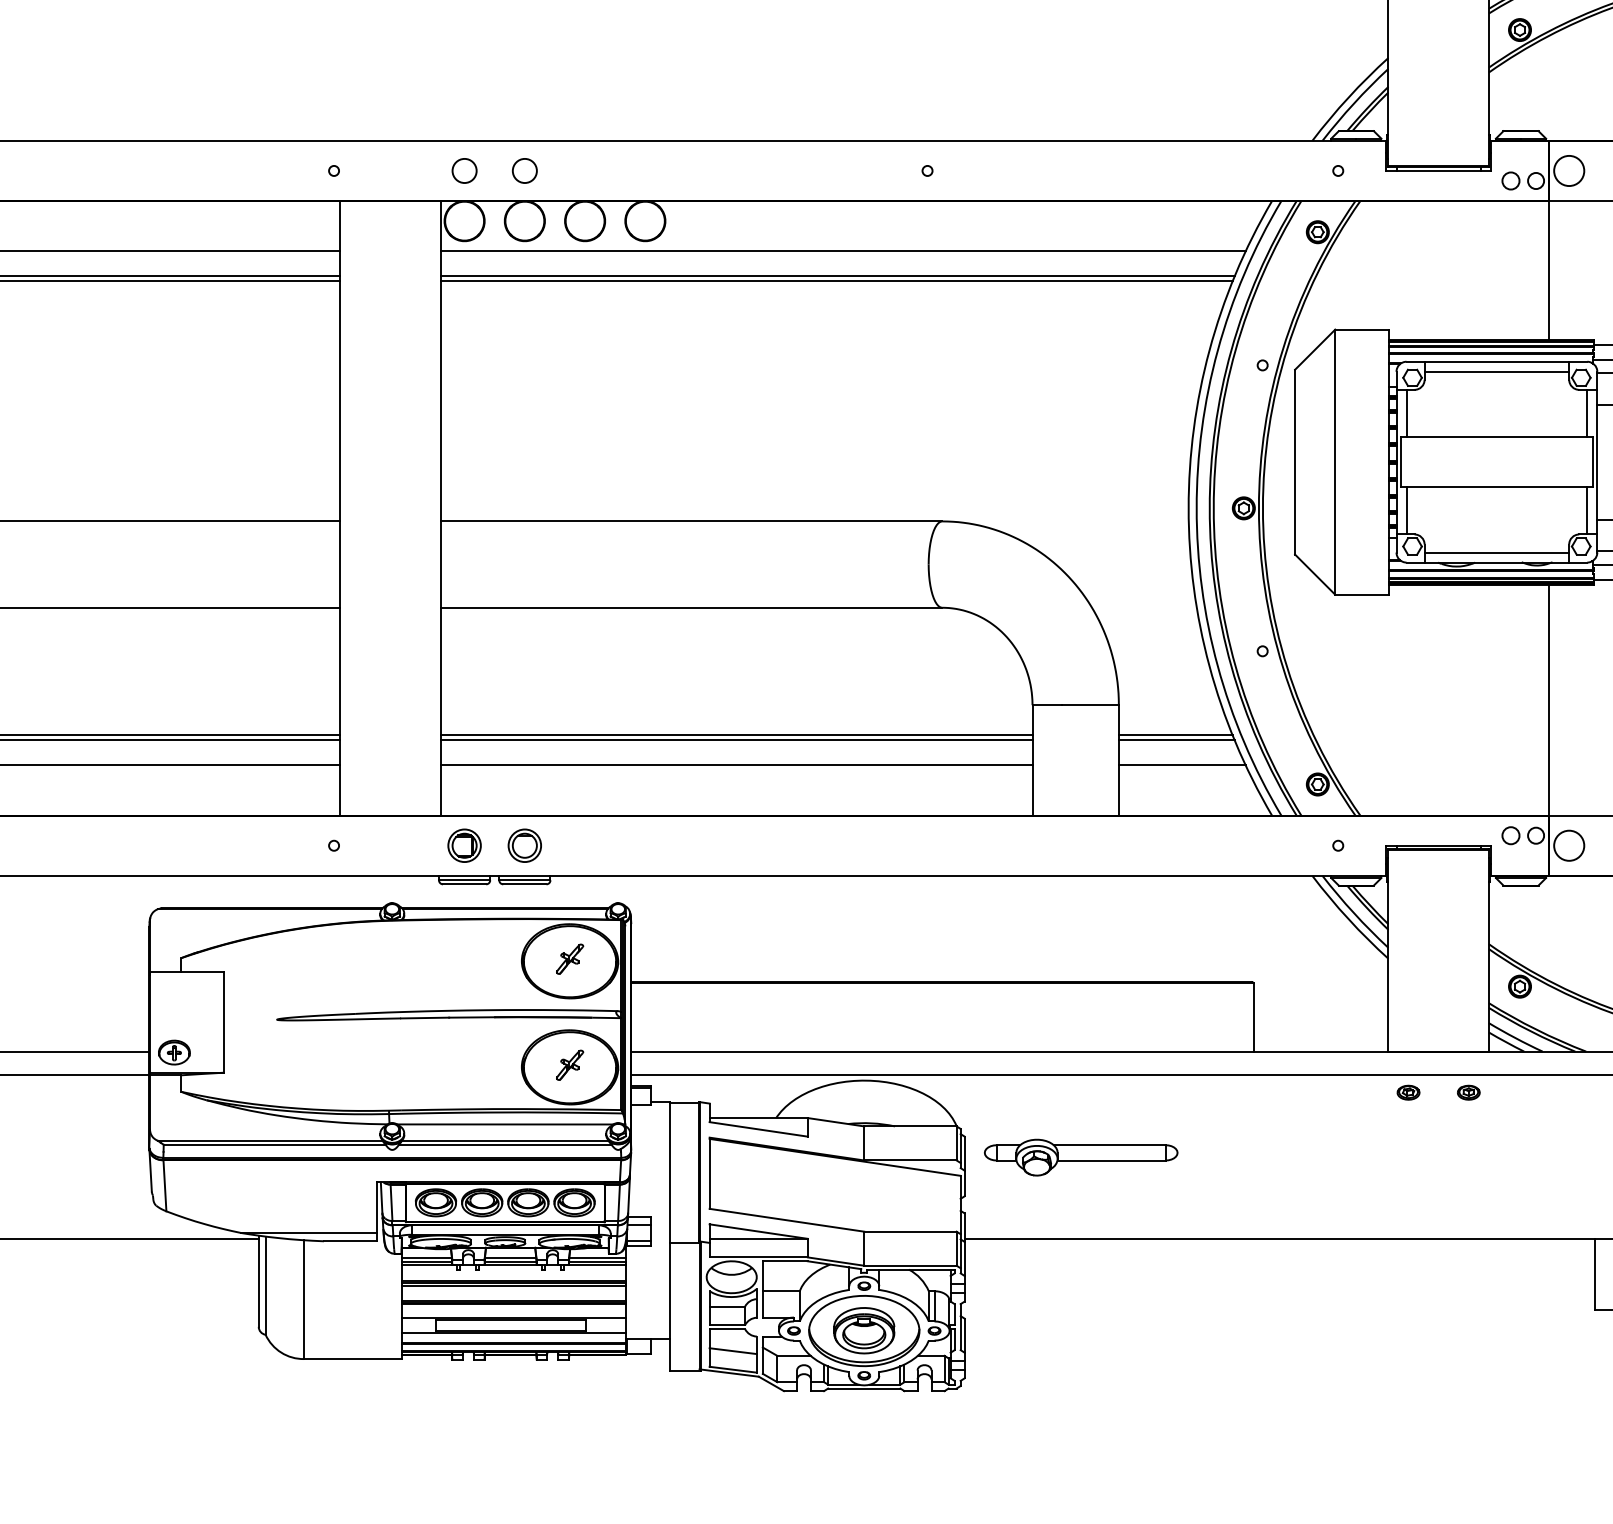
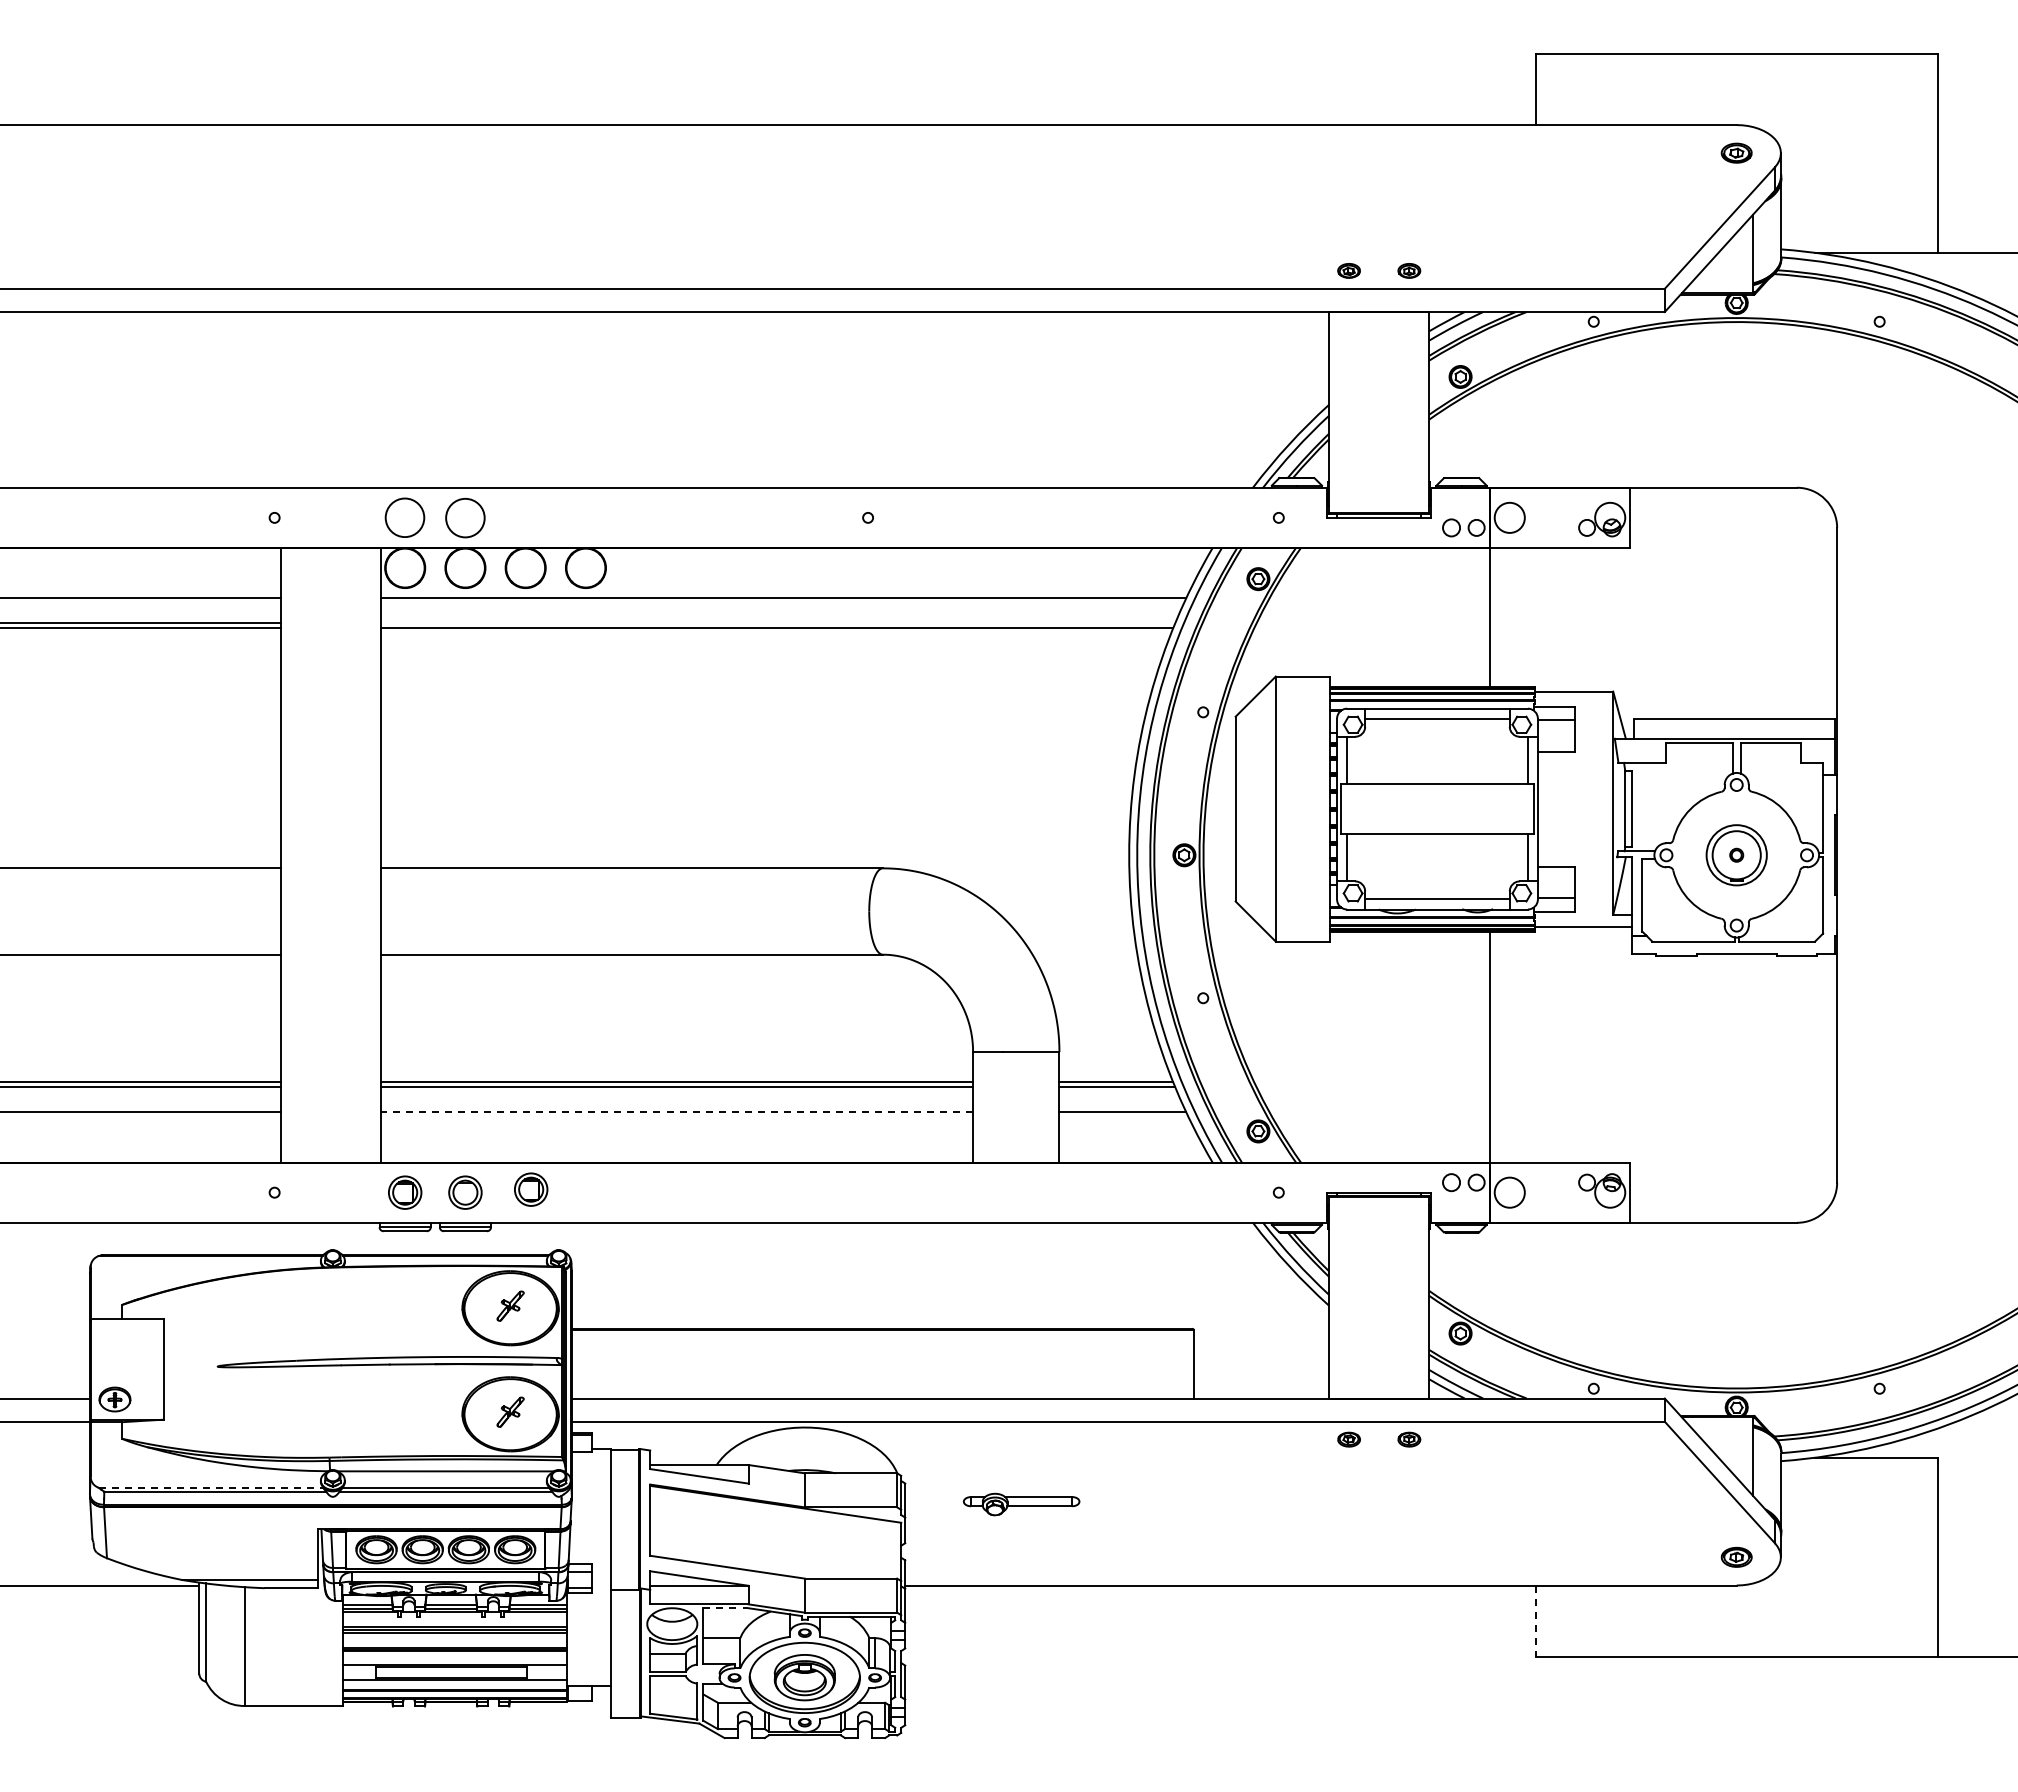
circle: (464, 170) -> (405, 517), size x1.6
circle: (524, 170) -> (465, 517), size x1.6
line: (837, 276) -> (778, 623), removed
line: (736, 765) -> (677, 1112), solid -> dashed
part: (590, 842) -> (531, 1189), added
line: (270, 1140) -> (211, 1487), solid -> dashed
part: (1080, 1157) -> (1021, 1504), size x0.6
line: (785, 1261) -> (726, 1608), solid -> dashed
line: (1594, 1274) -> (1535, 1621), solid -> dashed
line: (732, 1351) -> (673, 1698), removed

